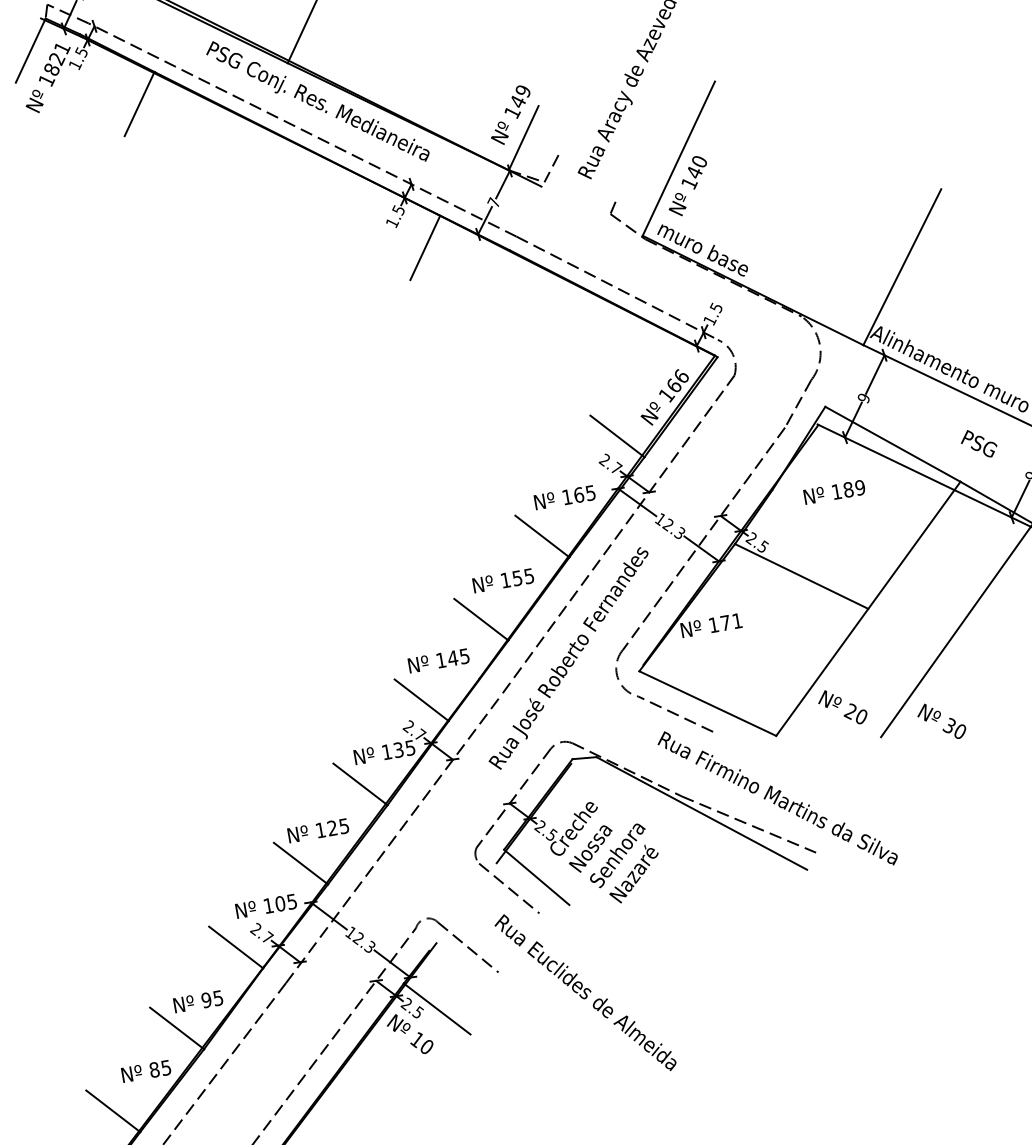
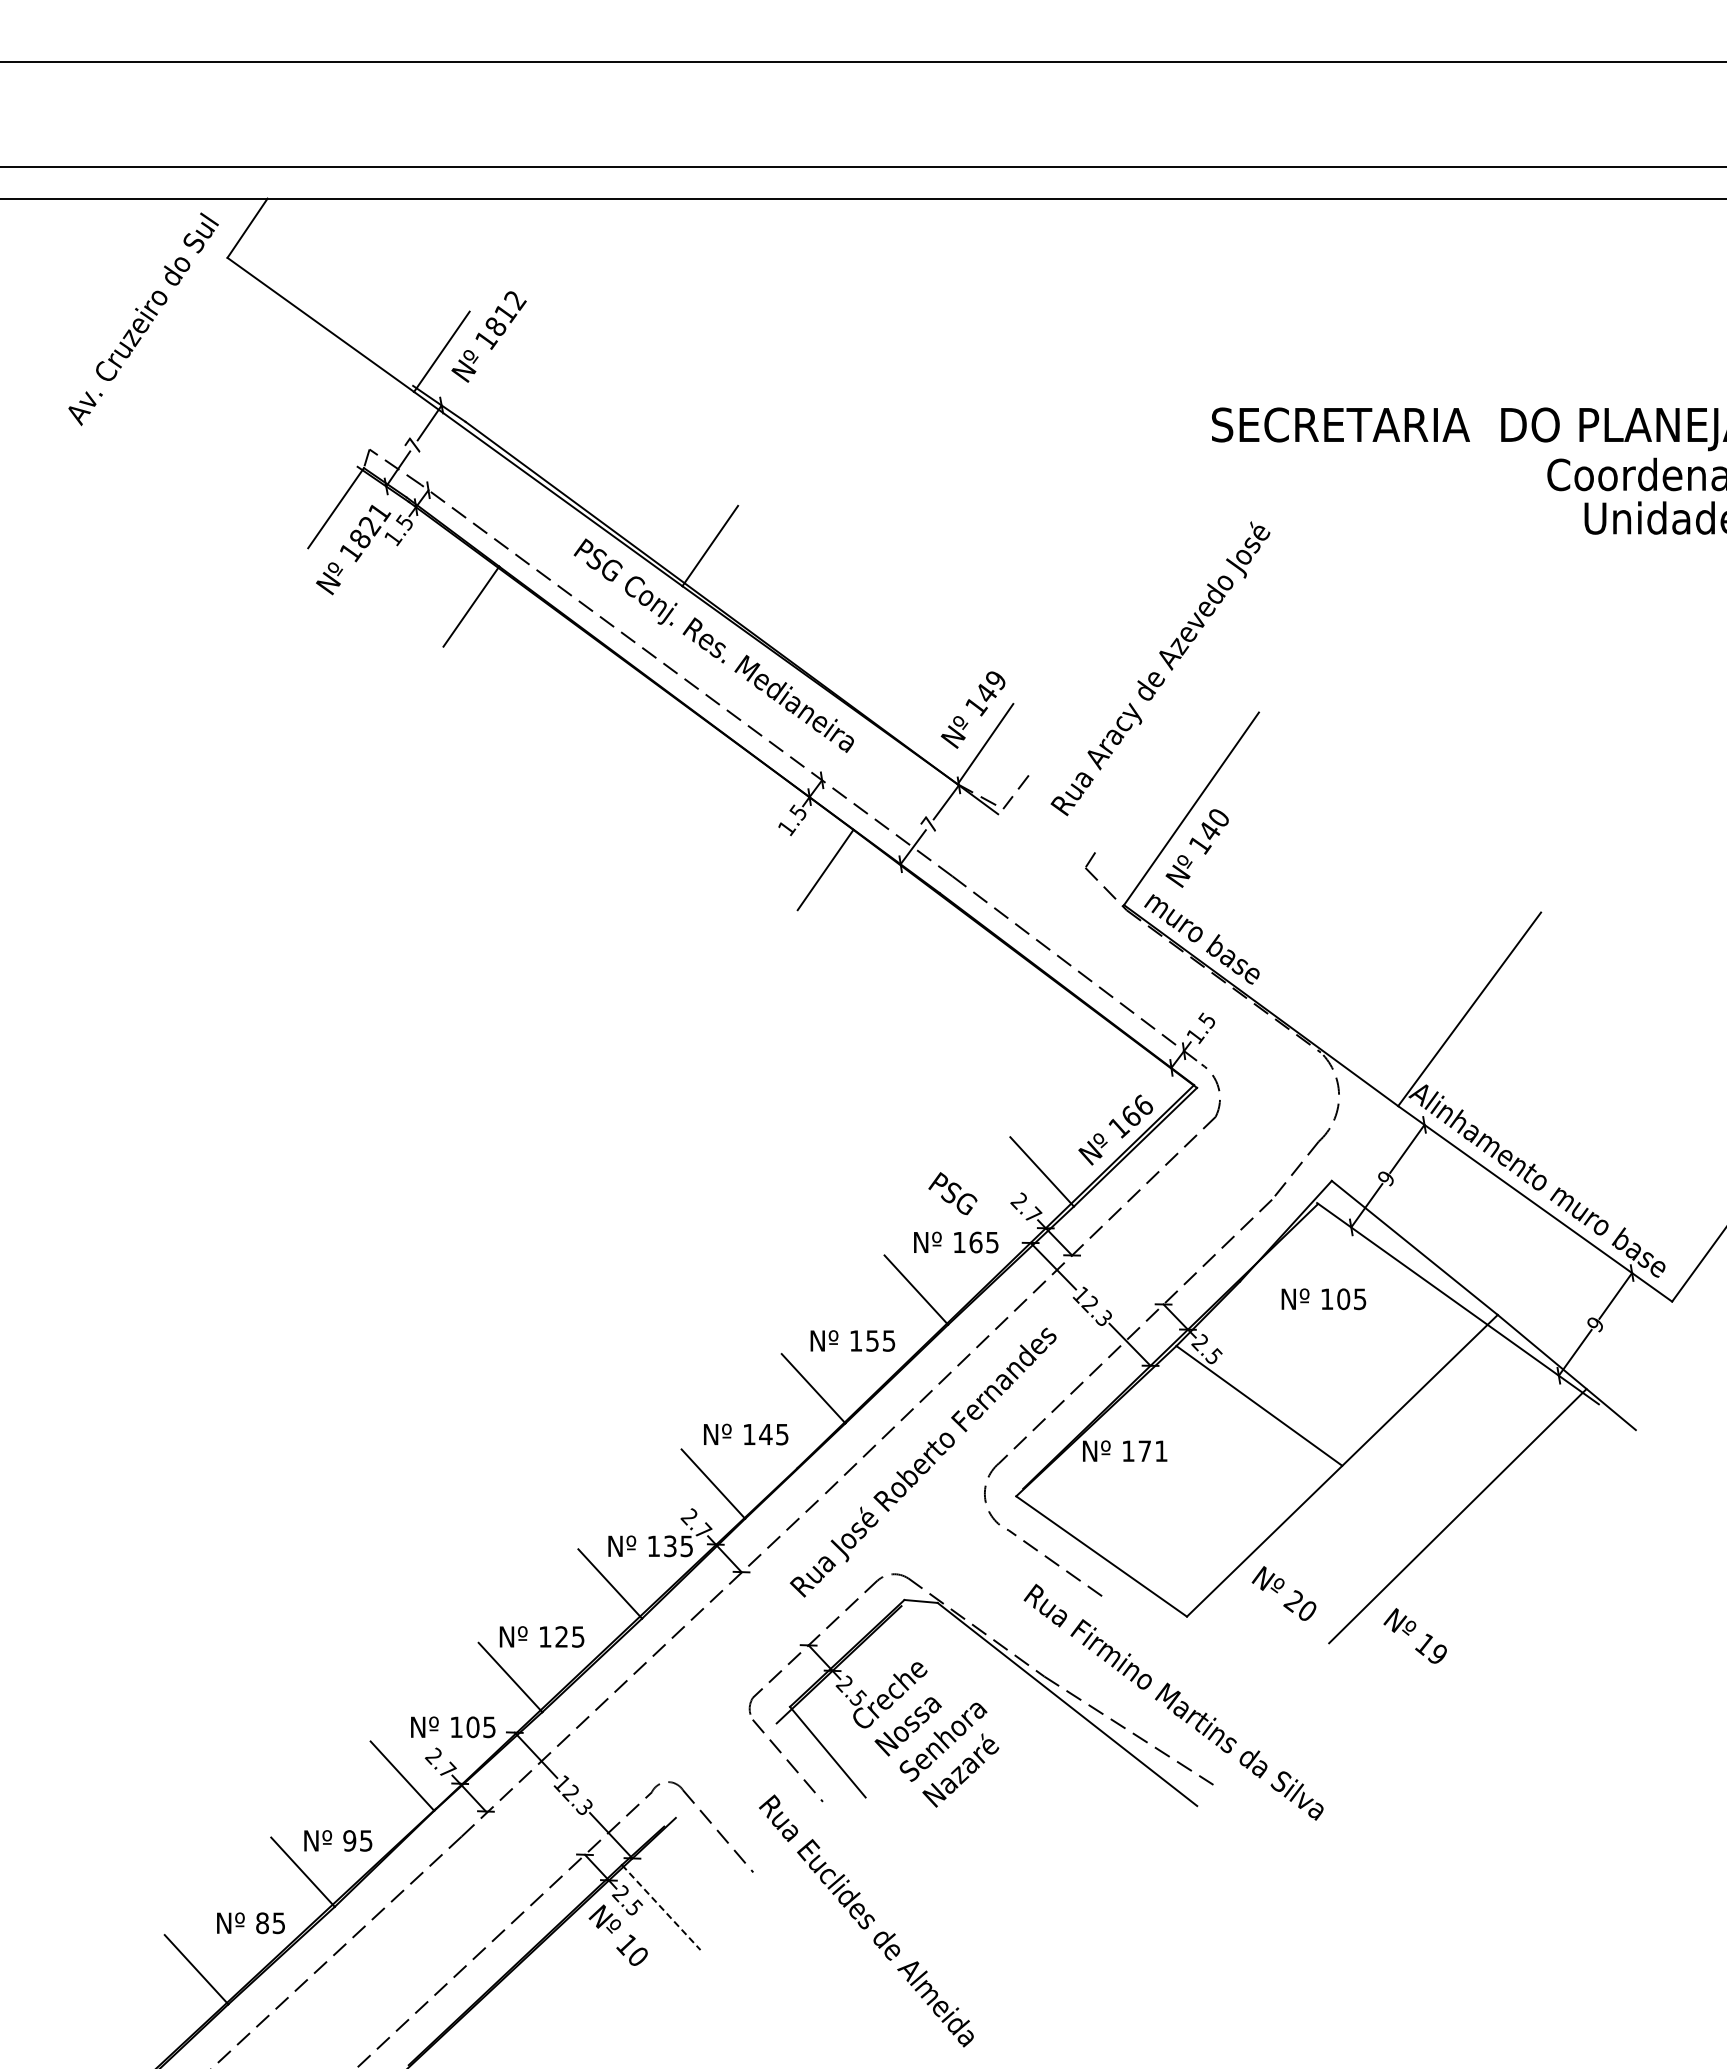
text: (978, 443) -> (952, 1193), moved
text: (854, 488) -> (1351, 1298), 189 -> 105
text: (954, 728) -> (1430, 1648), 30 -> 19
line: (437, 1008) -> (661, 1907), solid -> dashed

